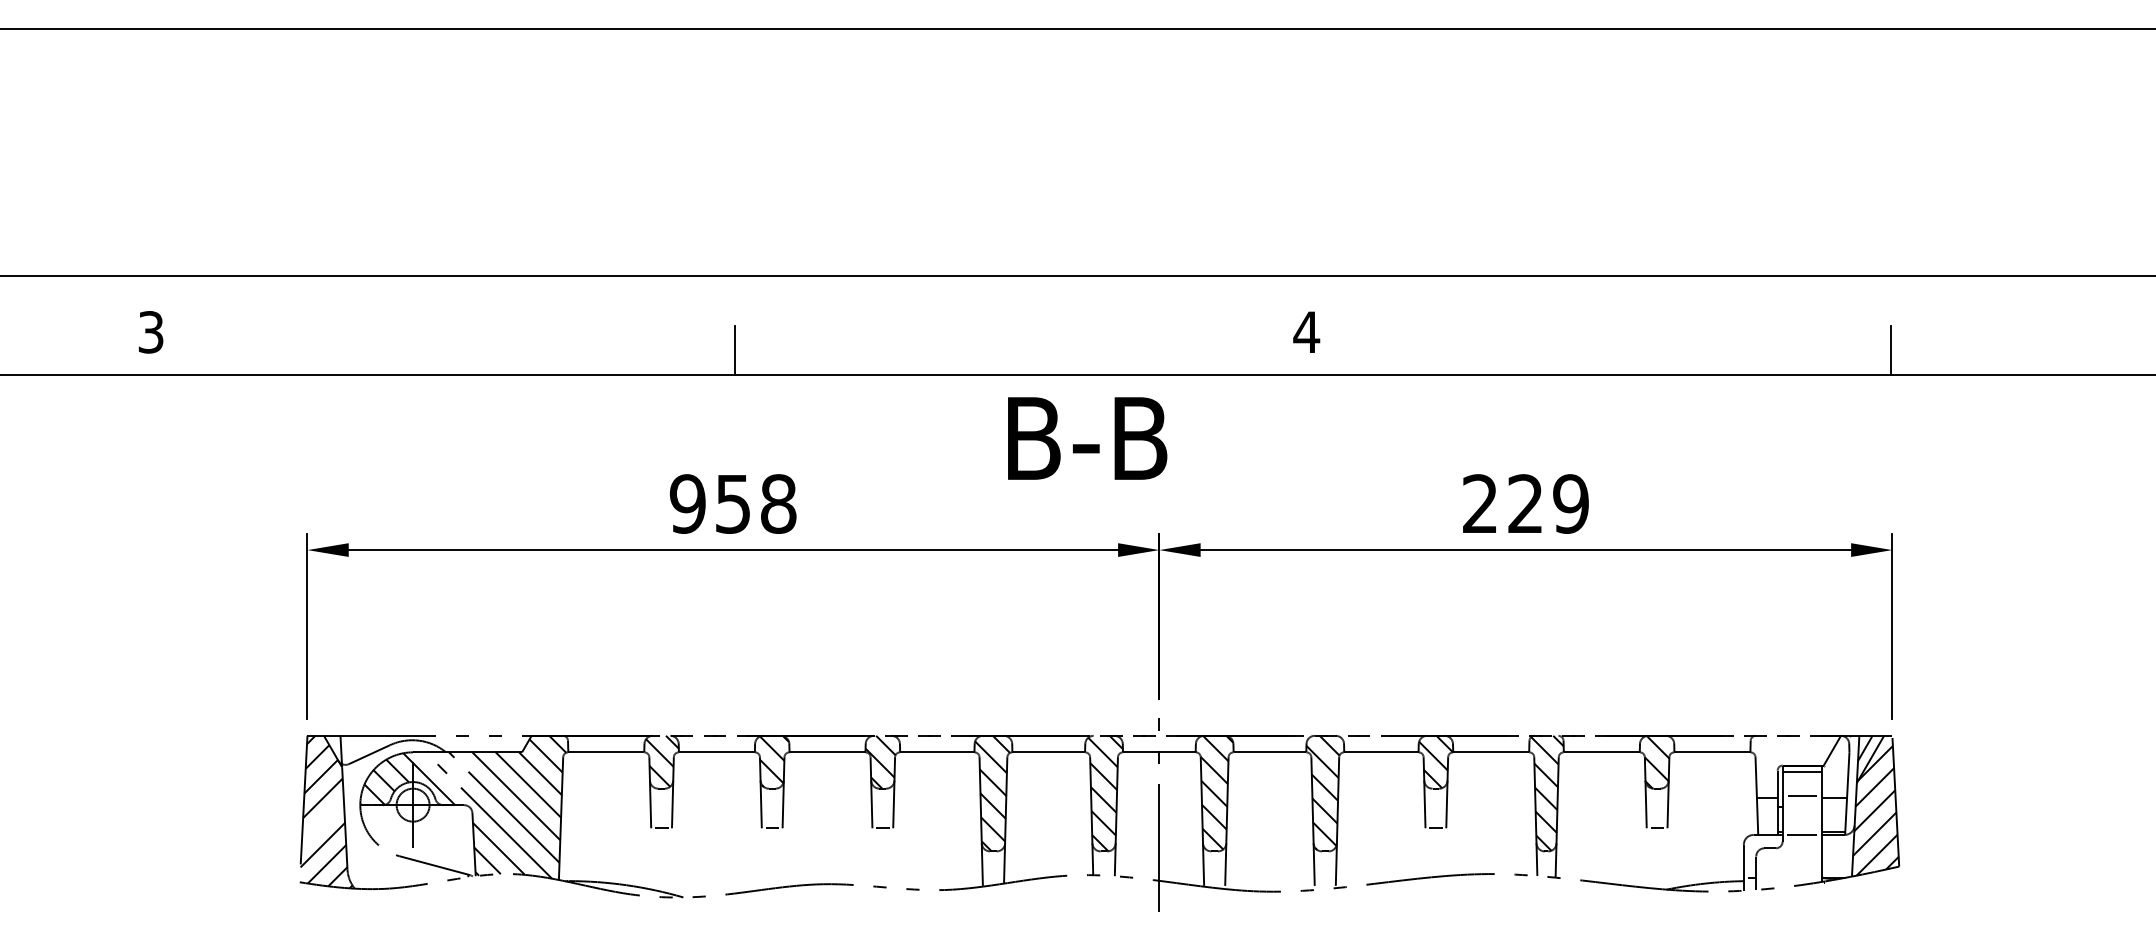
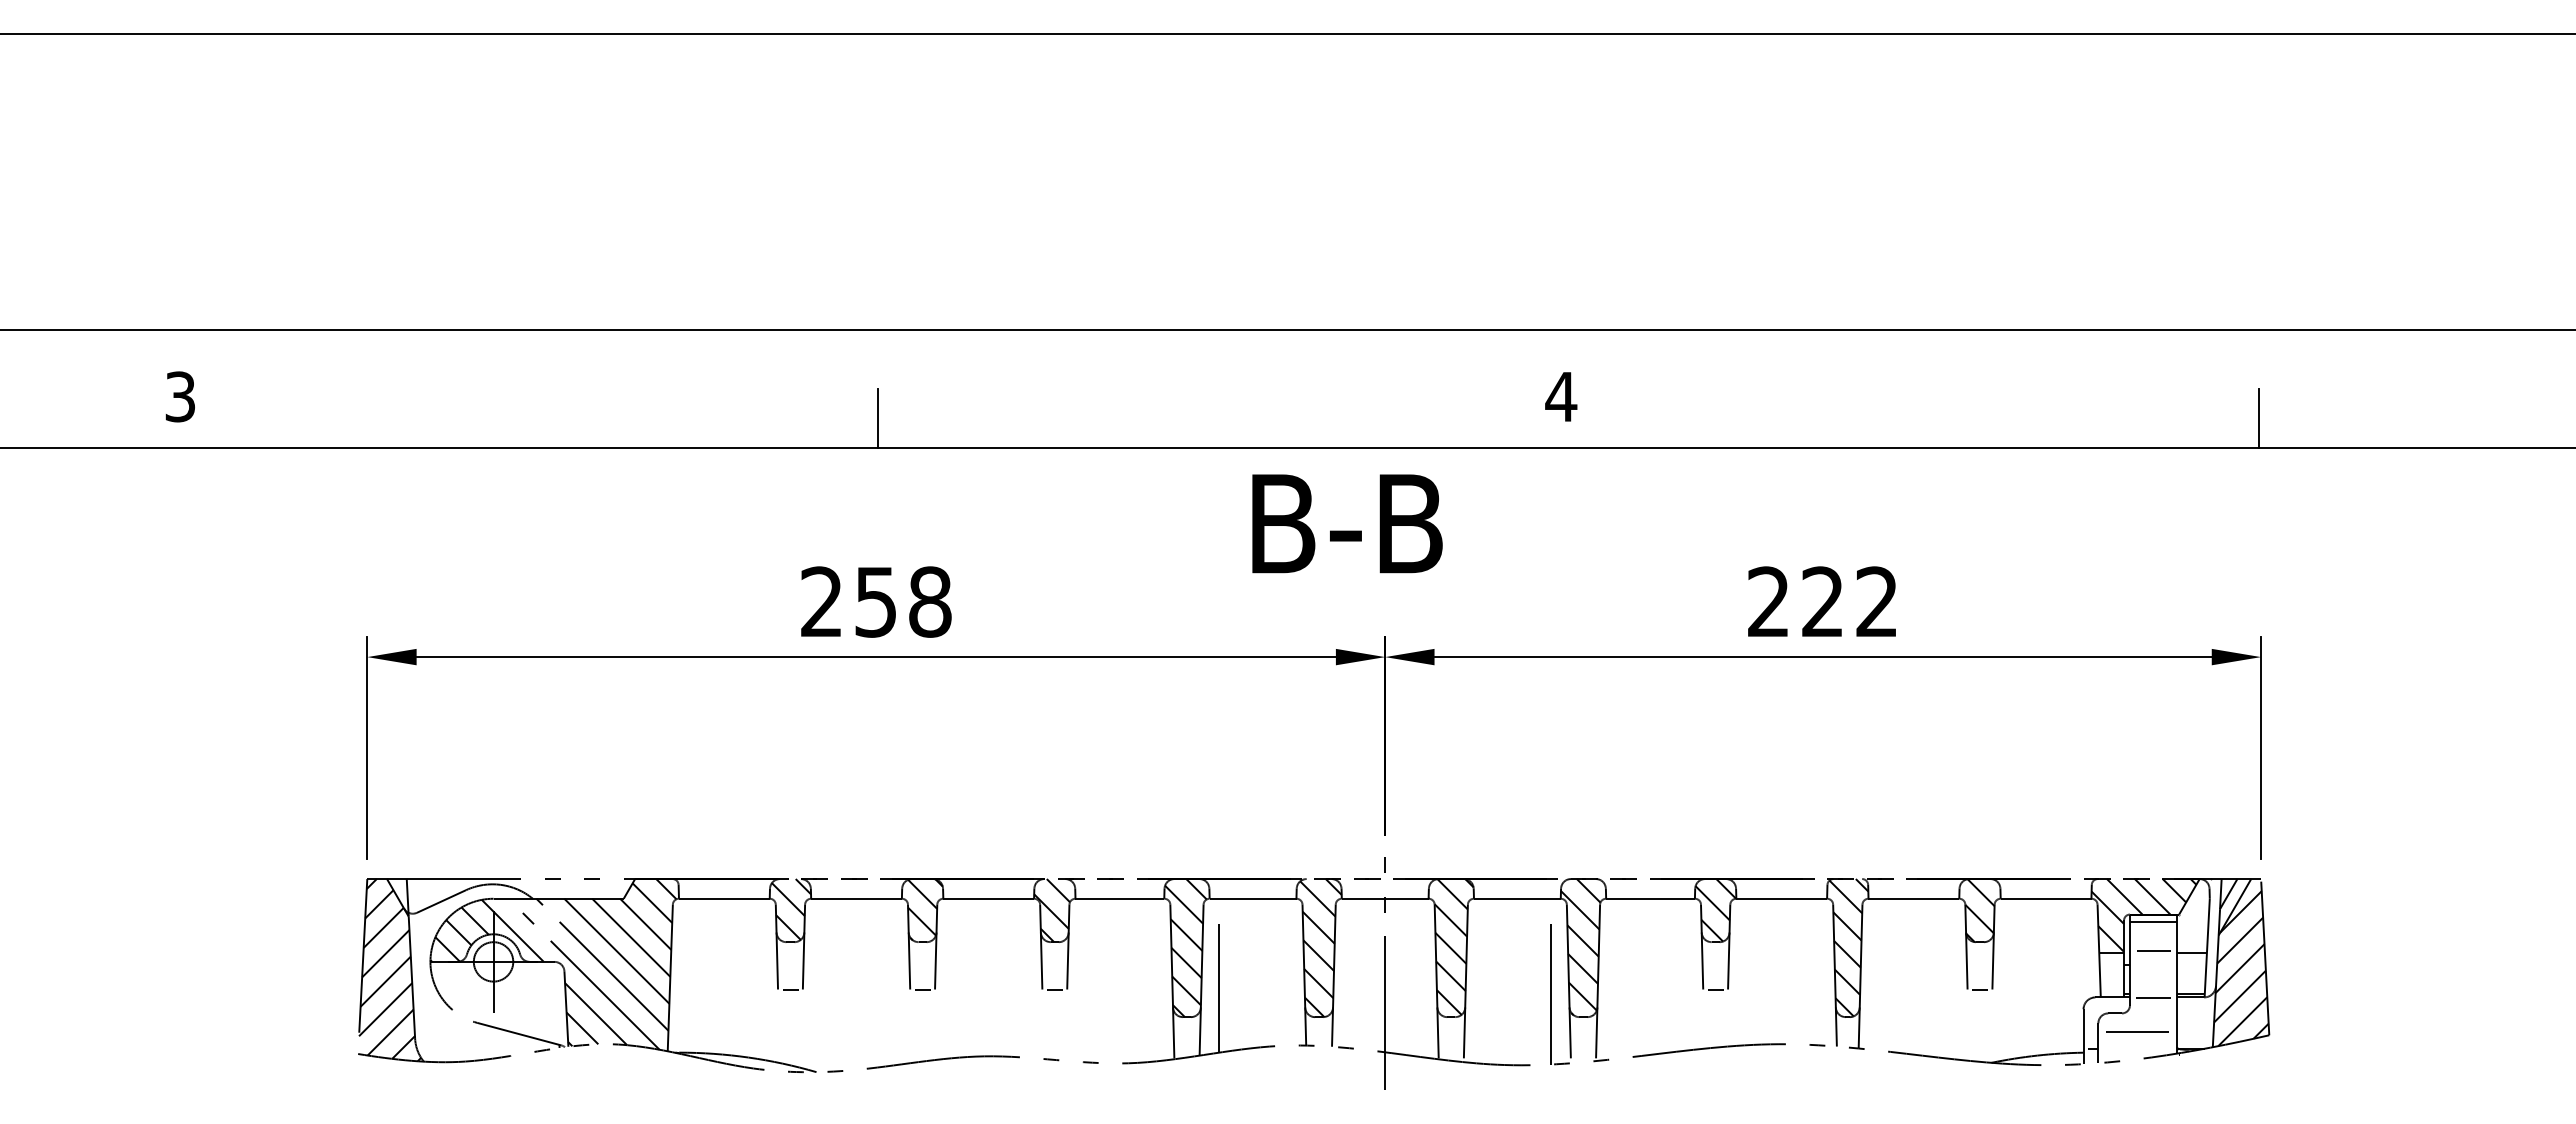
text: (1087, 438) -> (1347, 523), moved
text: (687, 503) -> (821, 601), 958 -> 258
text: (1570, 503) -> (1876, 601), 229 -> 222
hatch: (1793, 766) -> (2143, 915), added
line: (322, 821) -> (385, 981), added
line: (1019, 826) -> (1218, 987), added
line: (1298, 831) -> (1551, 993), added
line: (1788, 864) -> (2136, 1032), added

